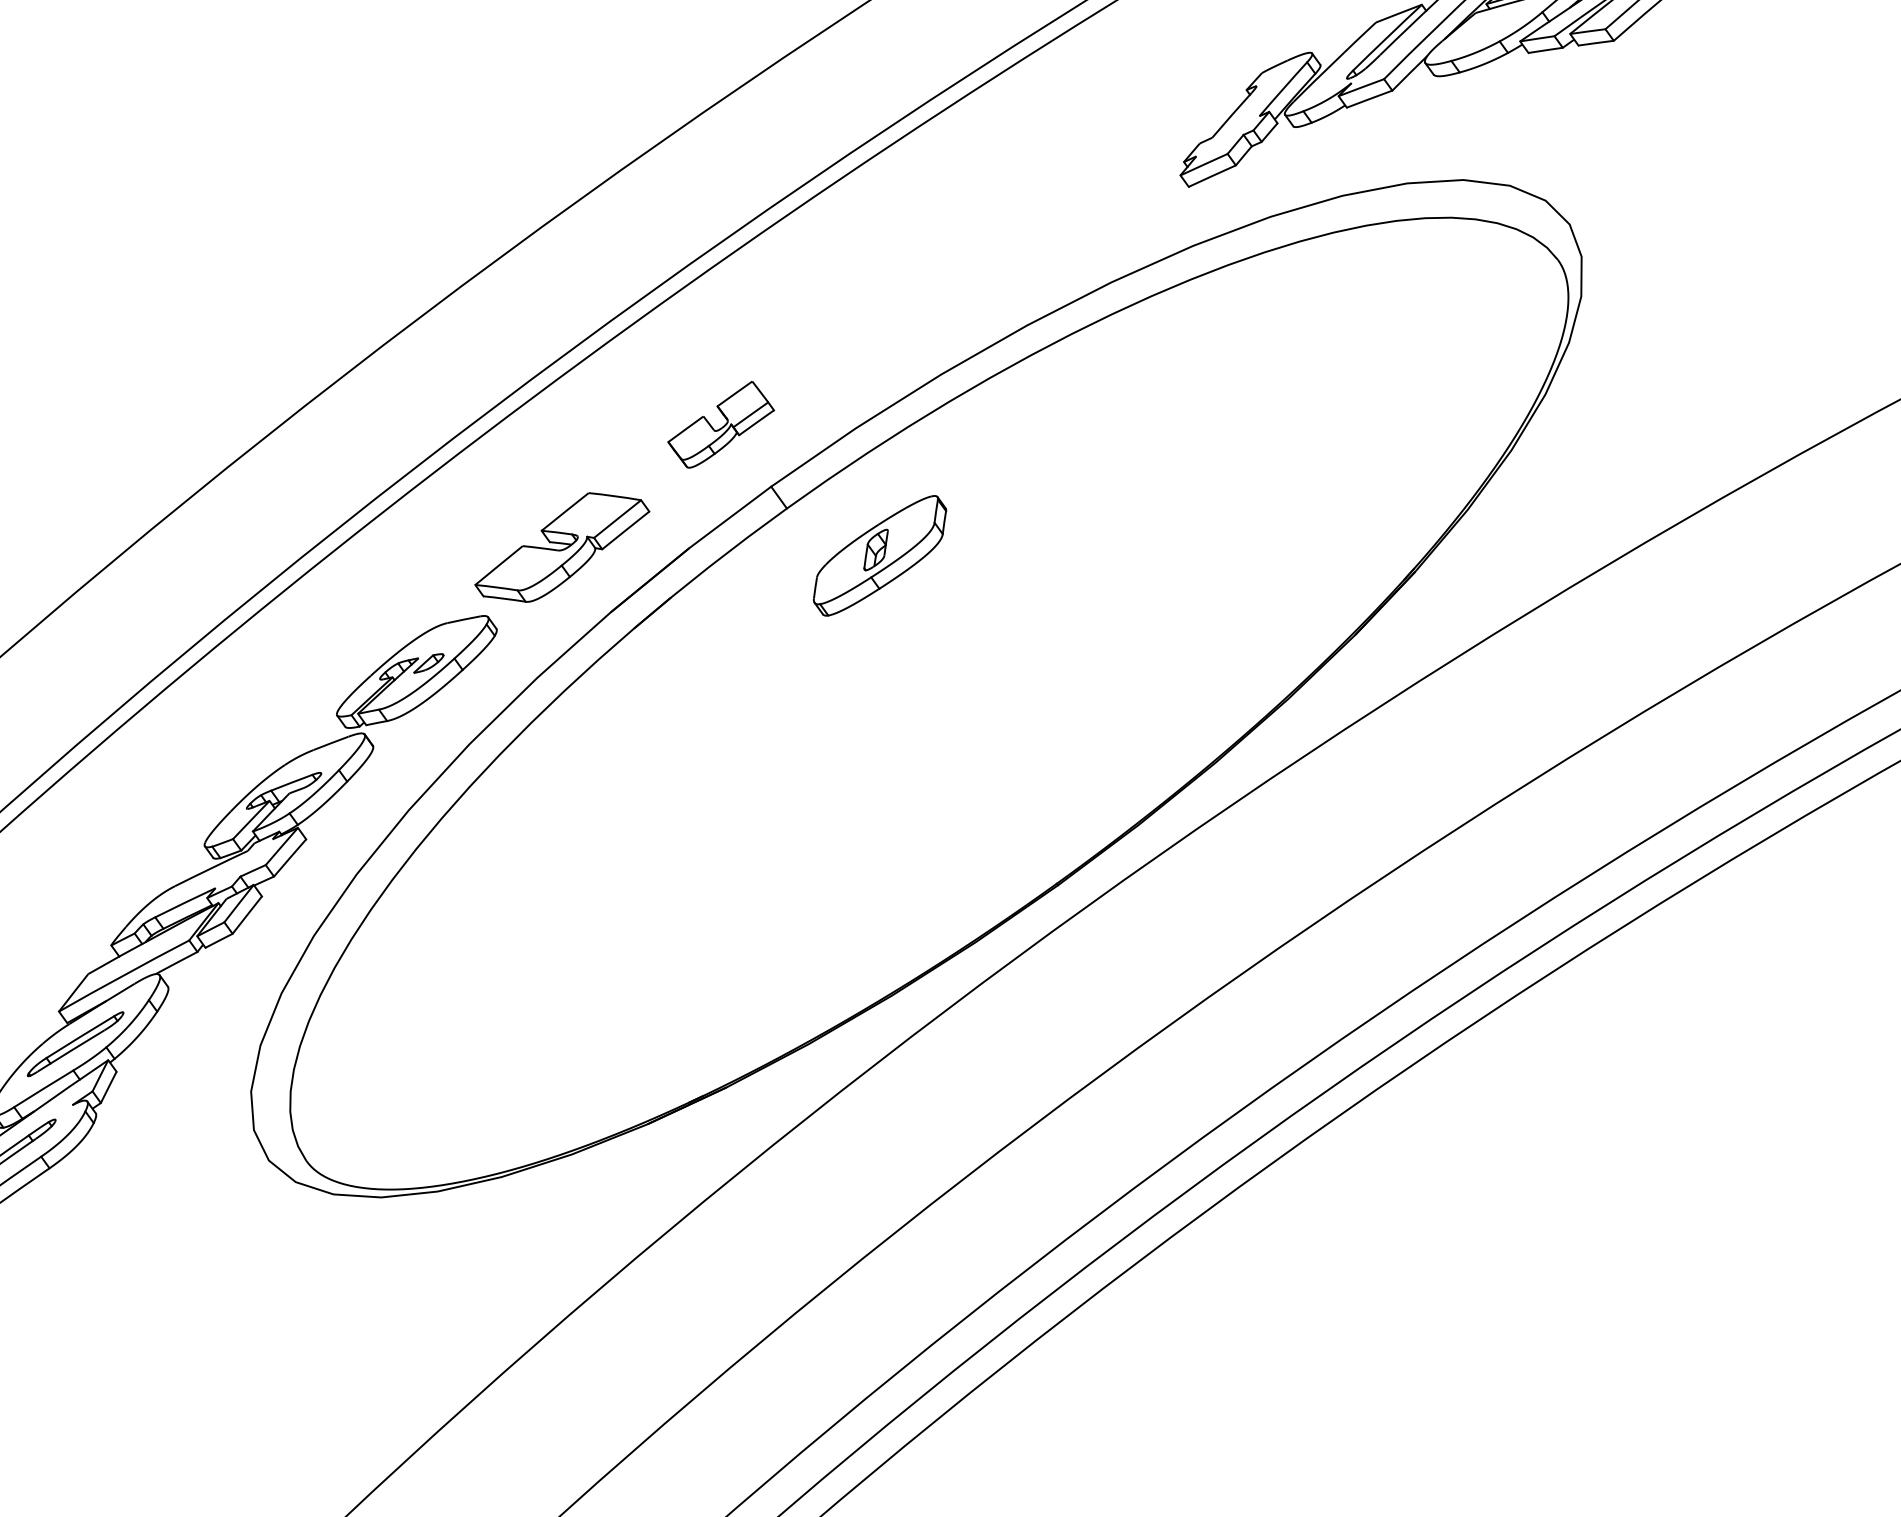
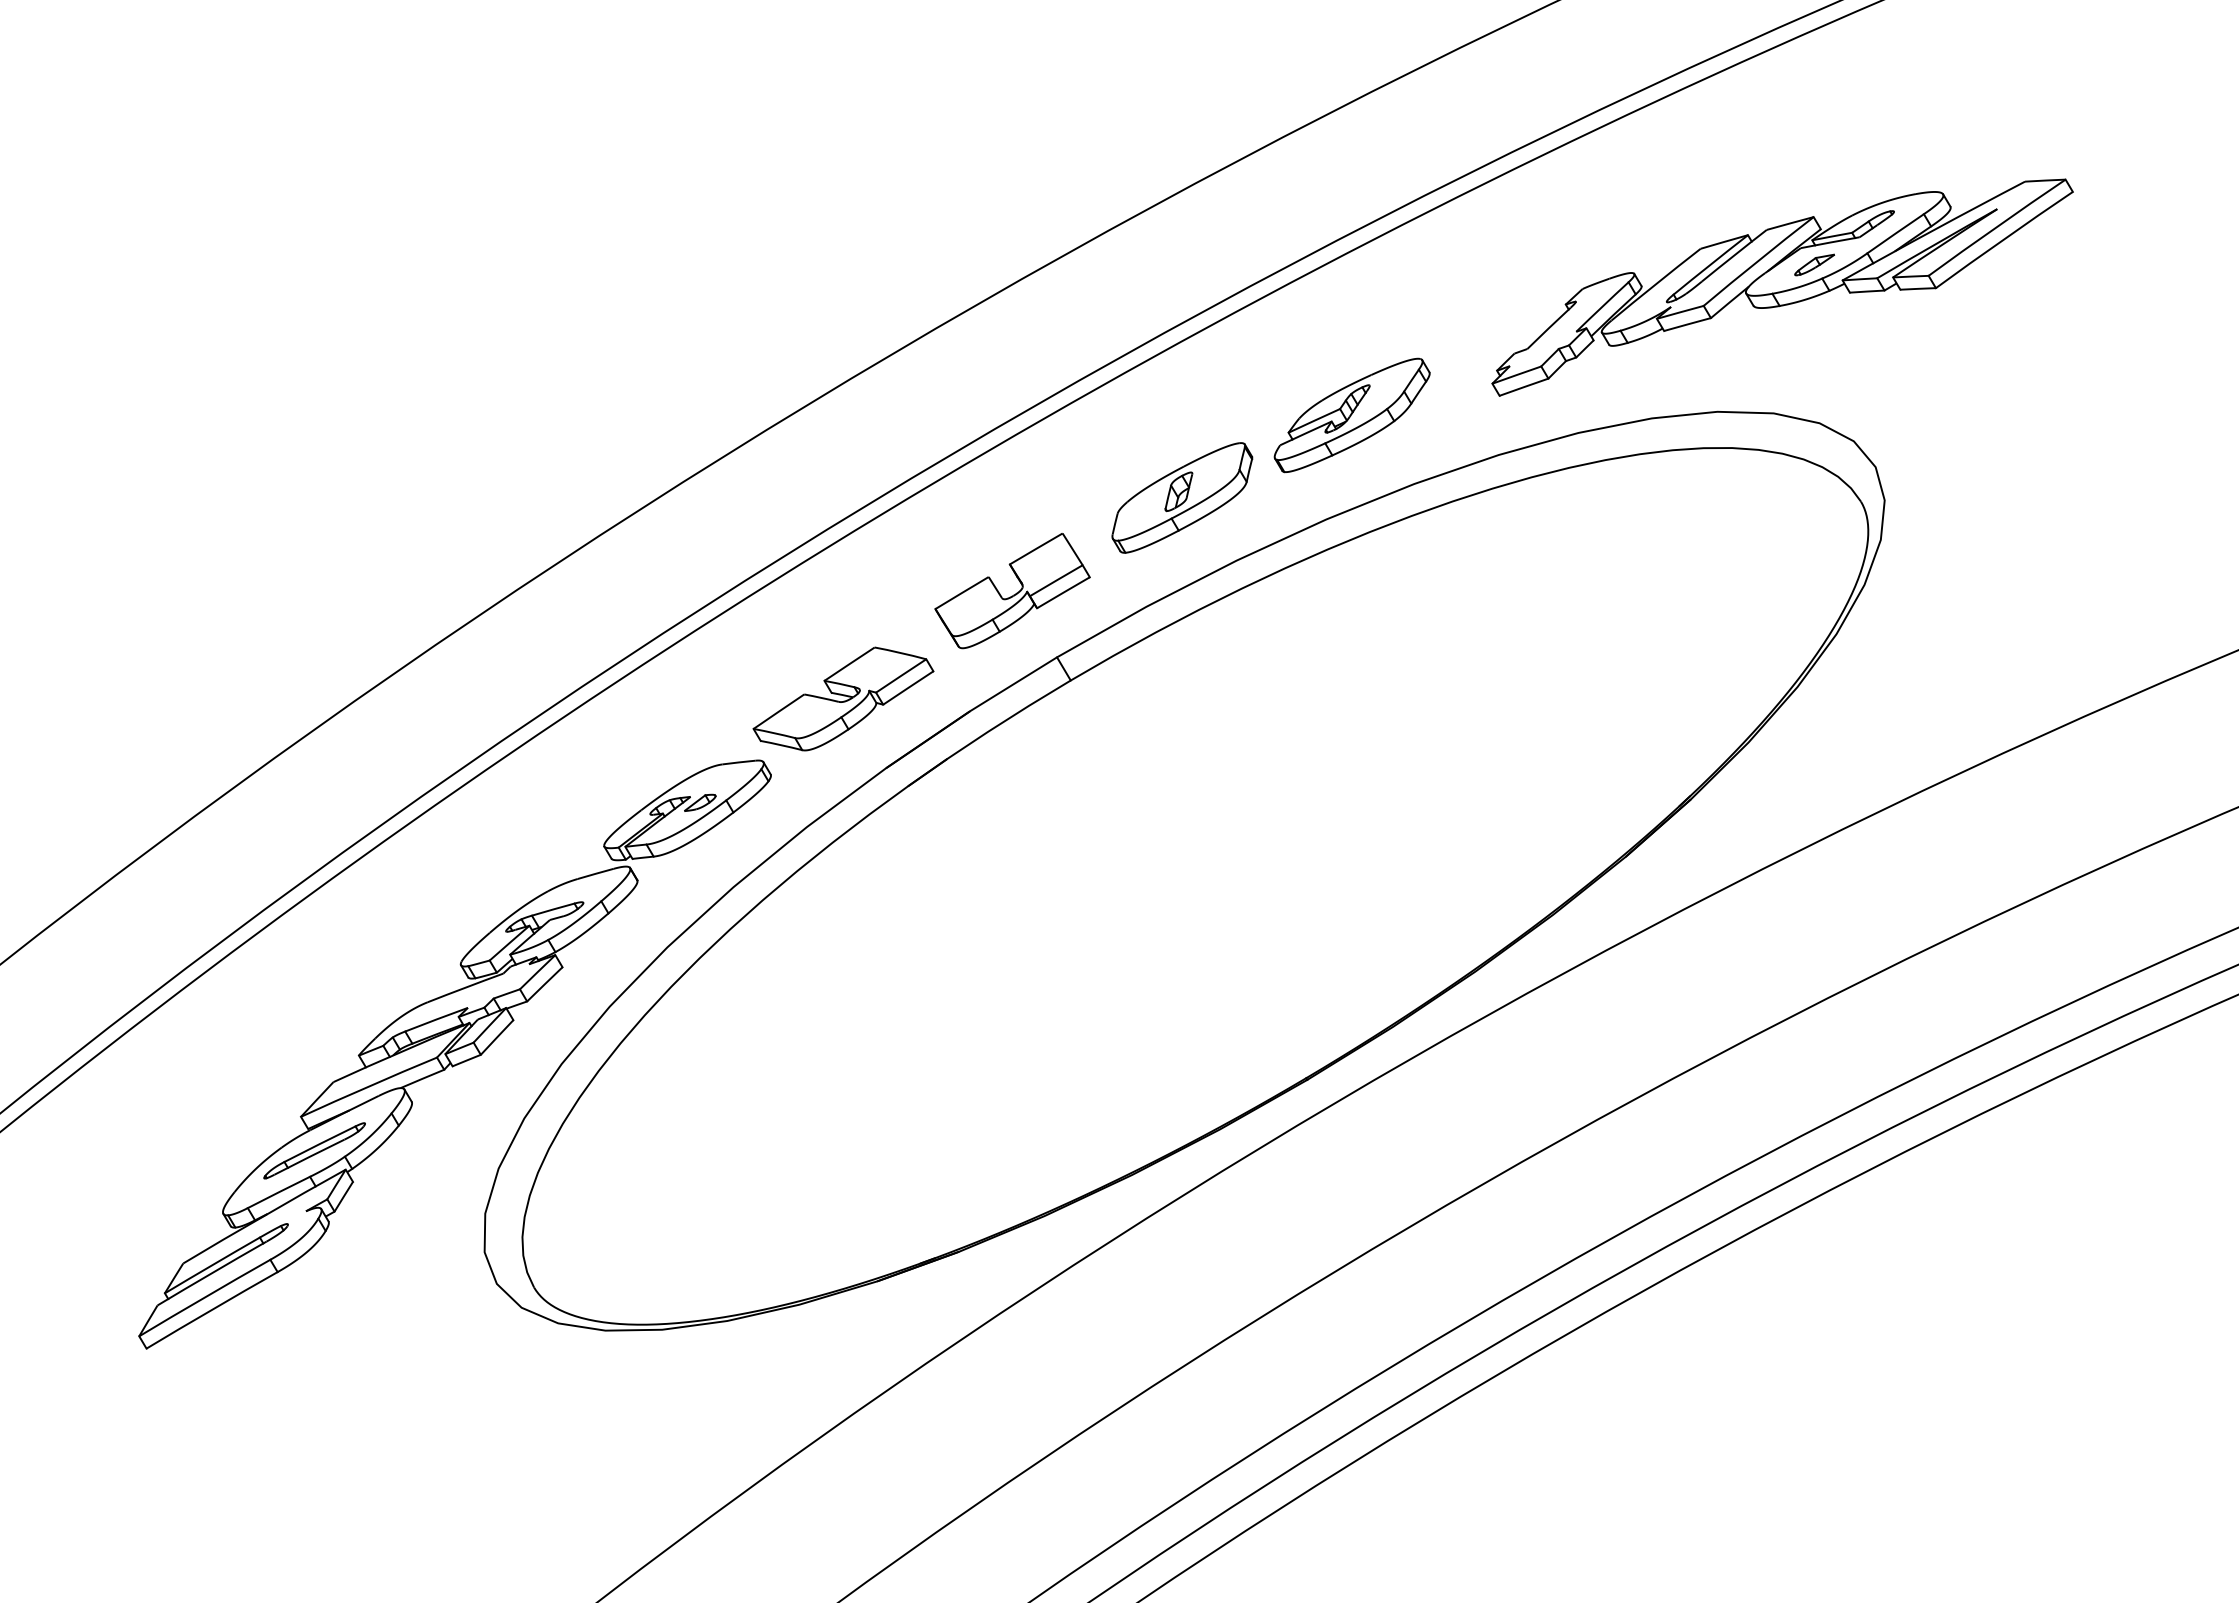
part: (1490, 28) -> (1814, 264), added
part: (1043, 219) -> (1351, 415), added
part: (720, 425) -> (1012, 591), size x1.43
part: (880, 555) -> (1182, 497), moved

